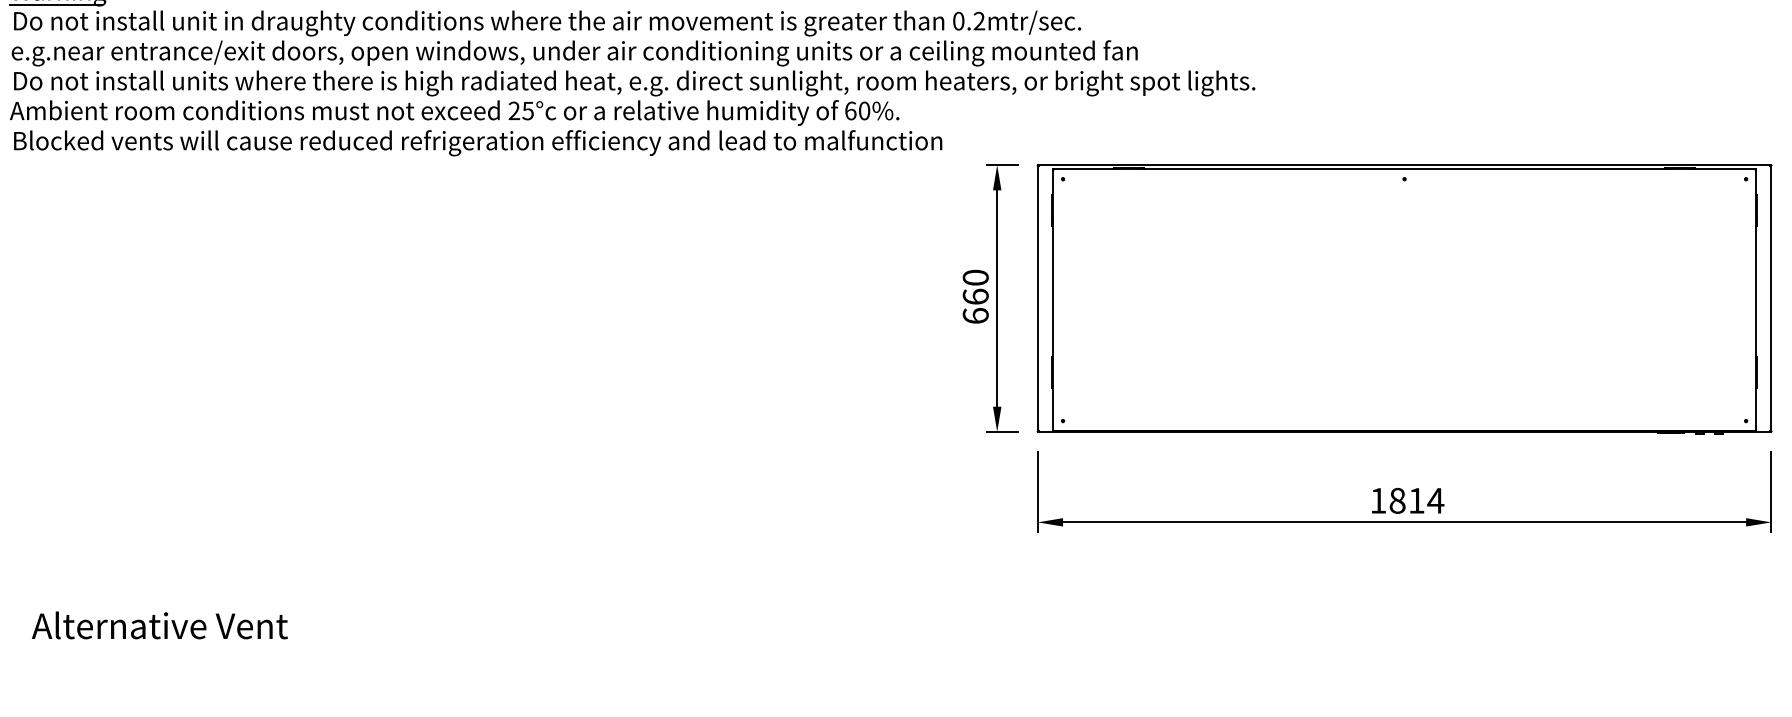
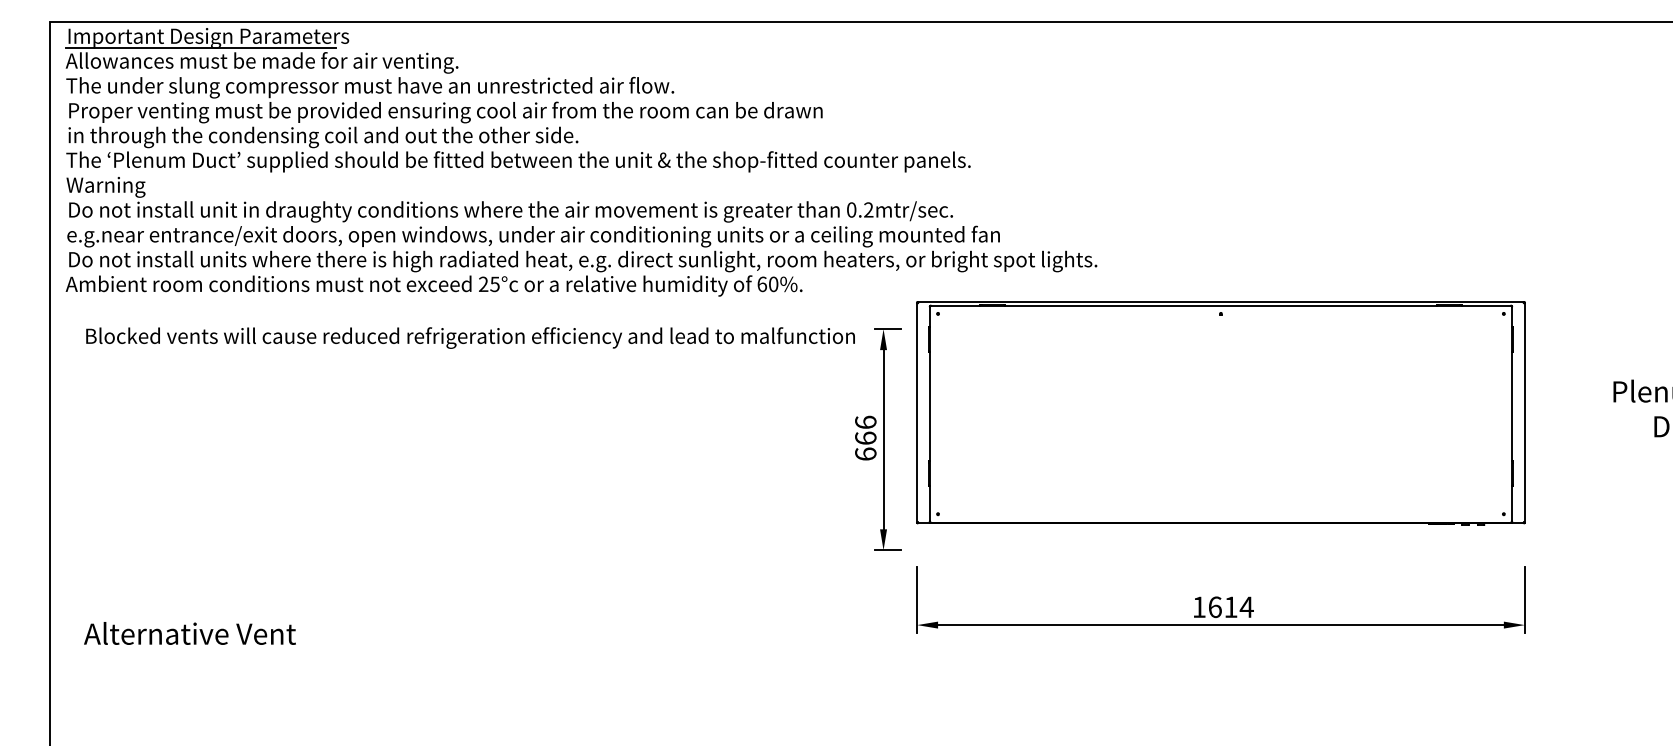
line: (55, 4) -> (103, 196), removed
text: (478, 142) -> (470, 337), moved
text: (975, 276) -> (865, 421), 660 -> 666
part: (1404, 299) -> (1220, 413), moved
text: (1396, 499) -> (1214, 606), 1814 -> 1614
text: (159, 625) -> (189, 633), moved

